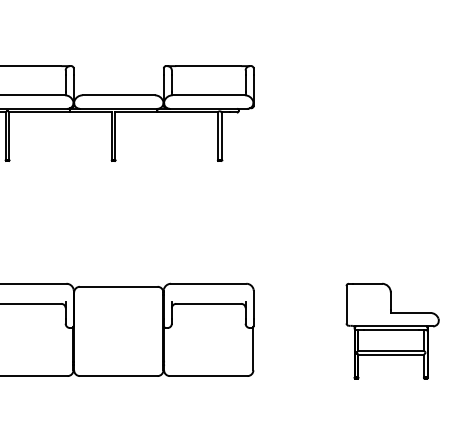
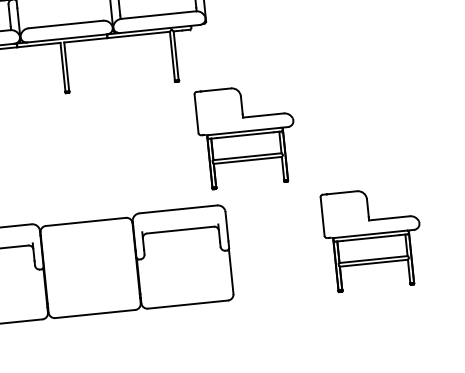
part: (281, 219) -> (246, 135), added

